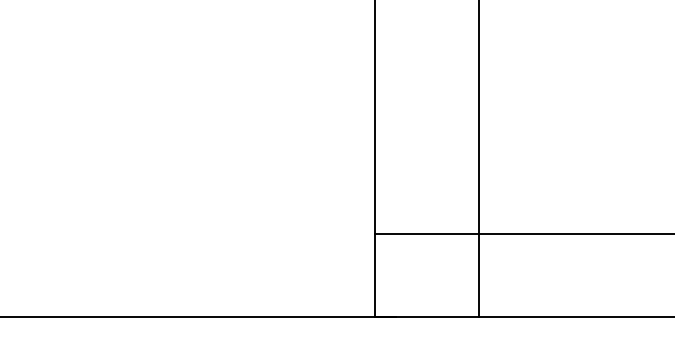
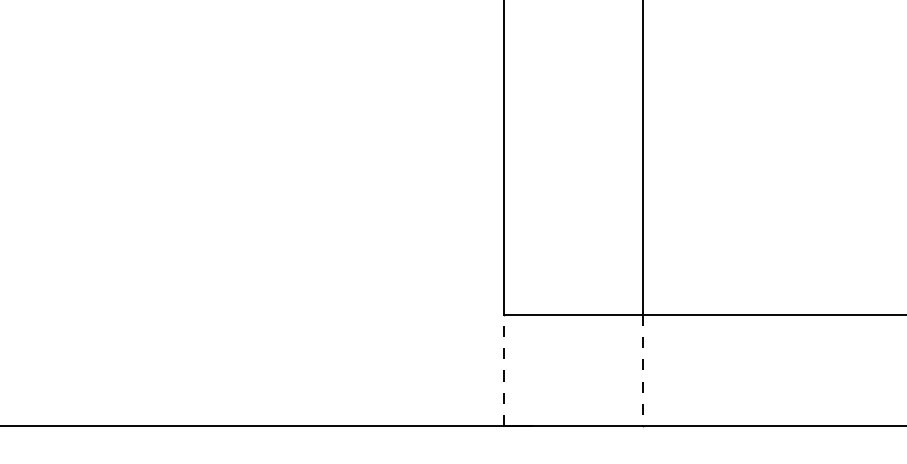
line: (375, 275) -> (504, 370), solid -> dashed
line: (478, 276) -> (642, 371), solid -> dashed

